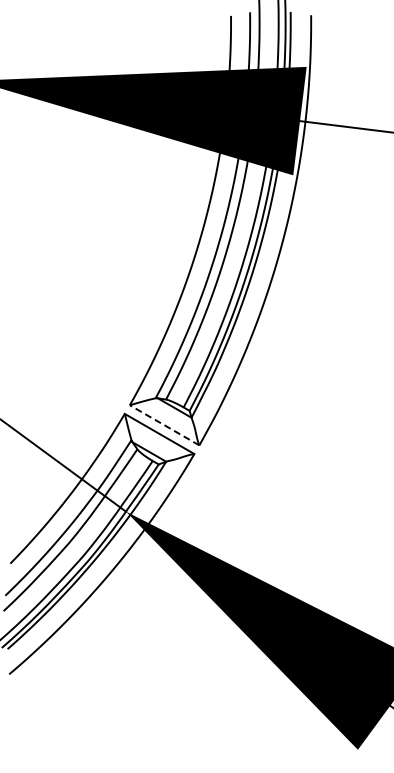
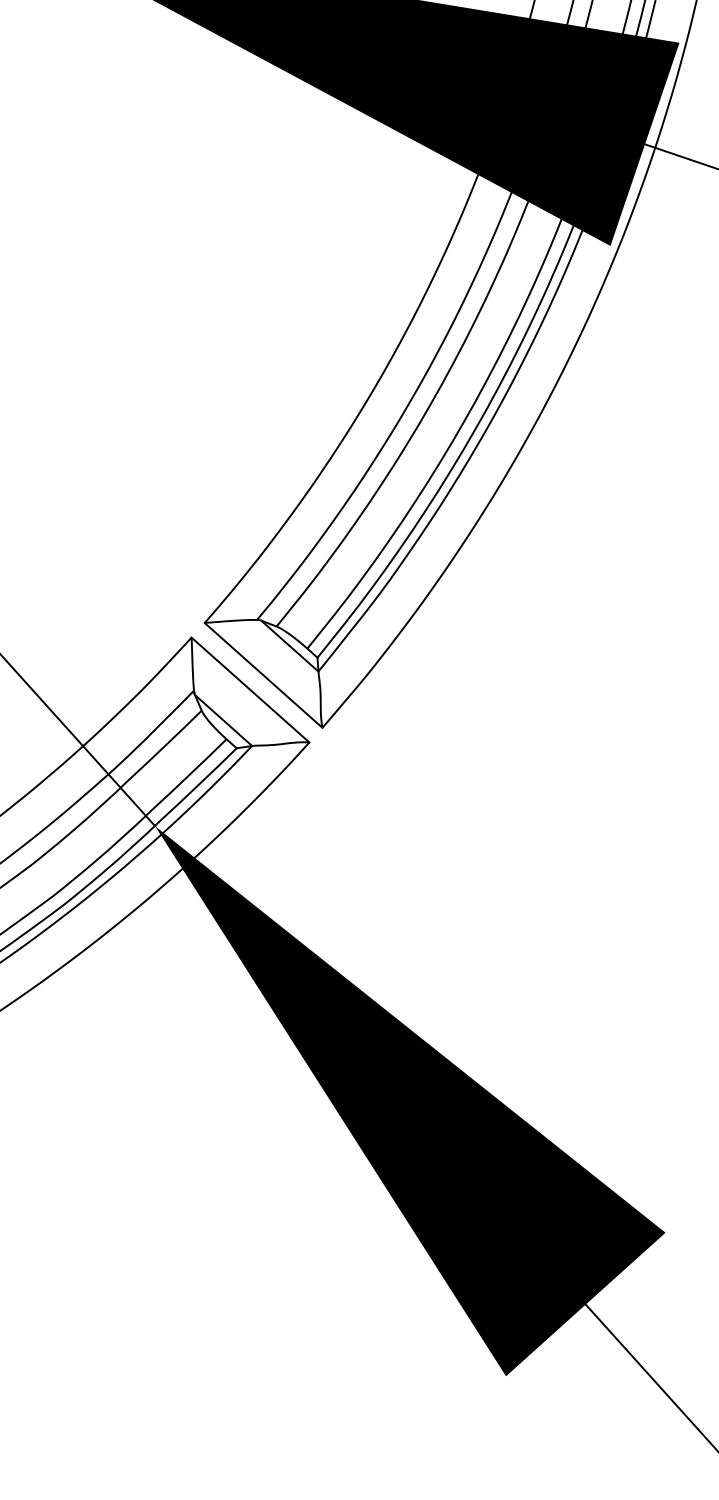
line: (164, 425) -> (263, 675), dashed -> solid

